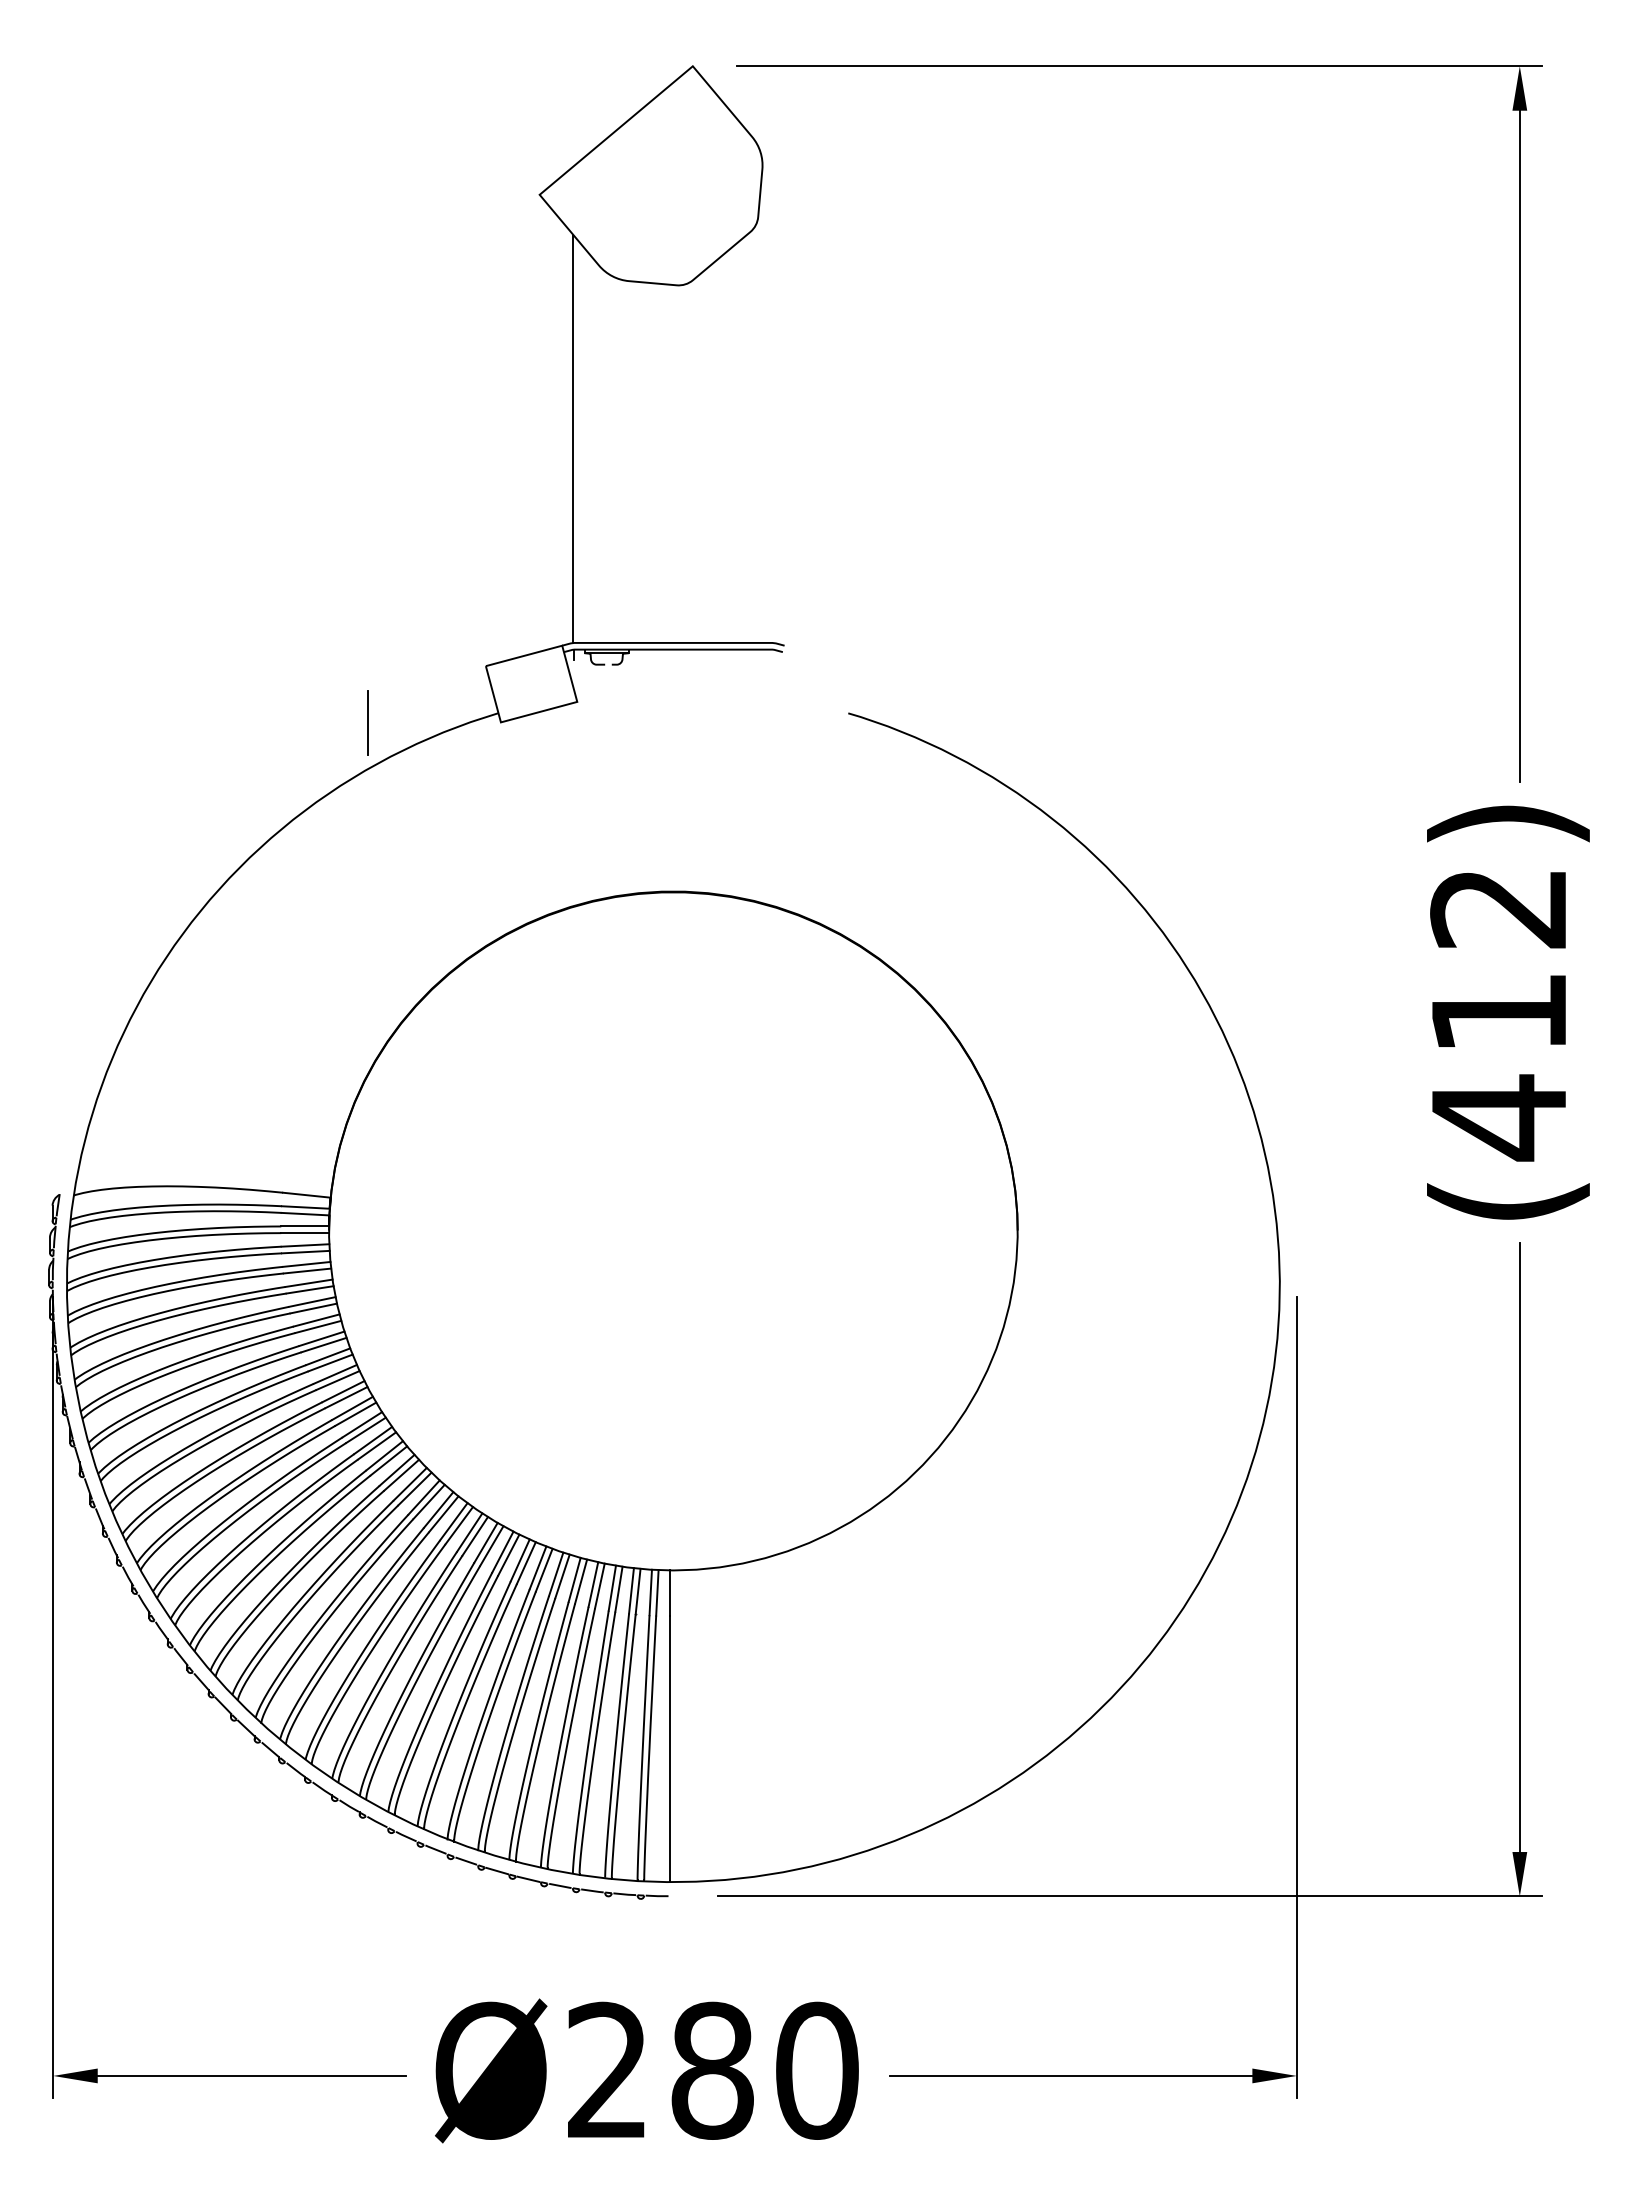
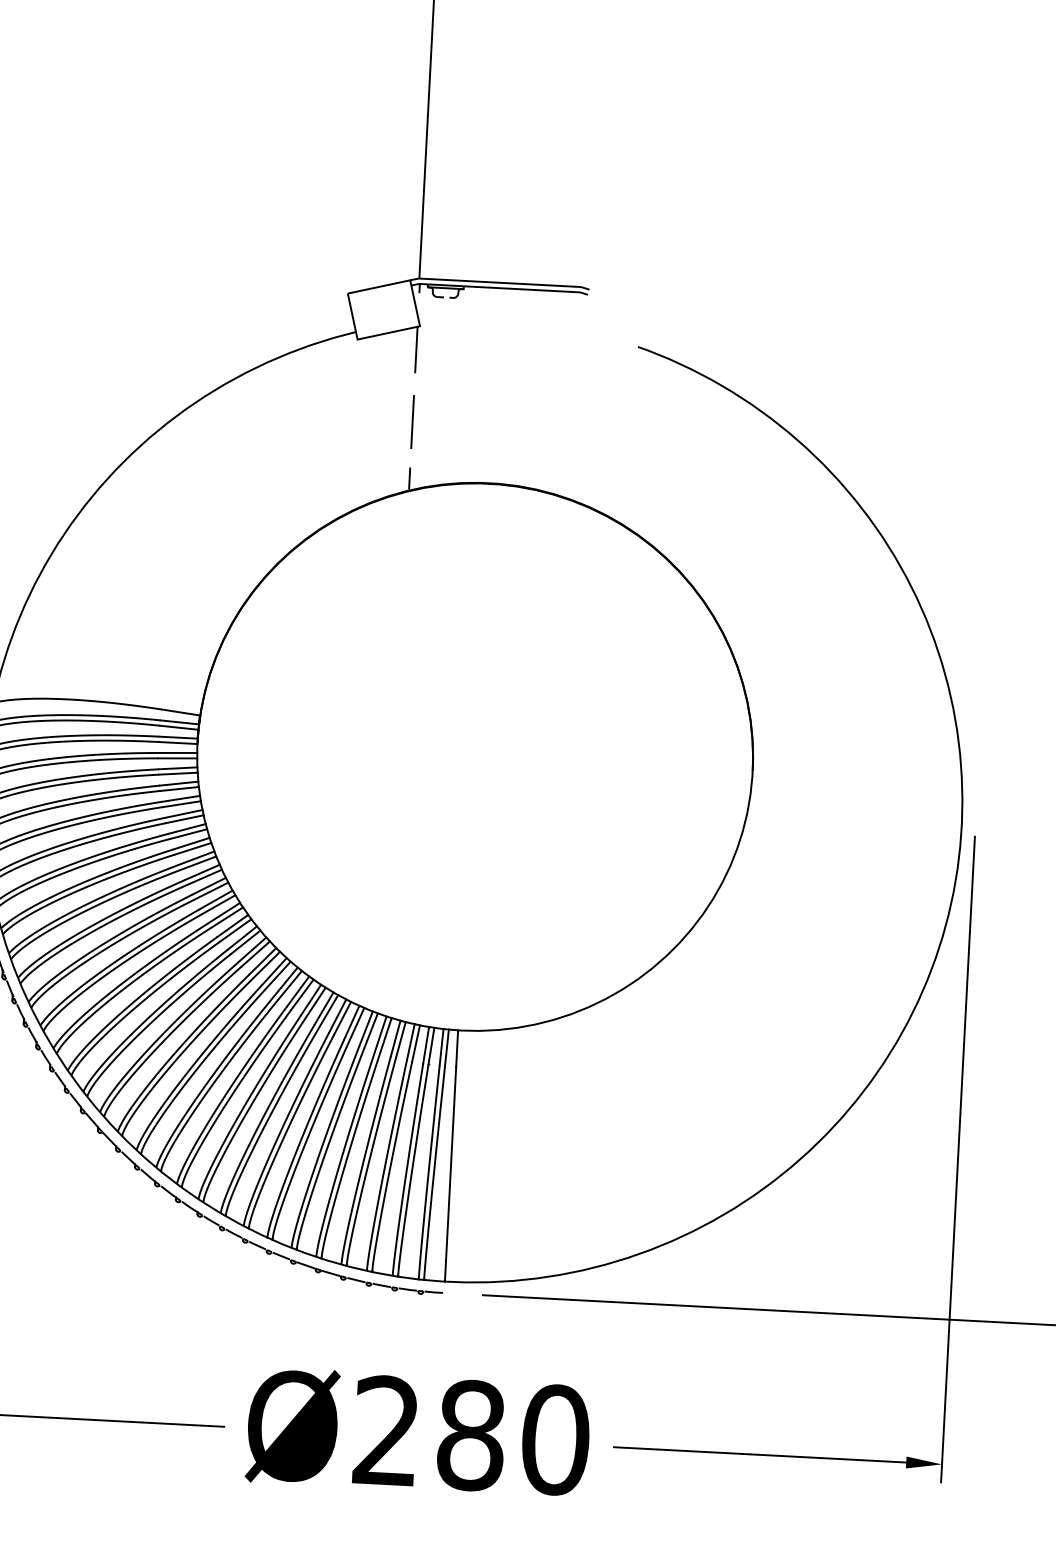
line: (367, 722) -> (411, 421), moved
line: (574, 730) -> (416, 349), added
line: (574, 890) -> (409, 478), added

